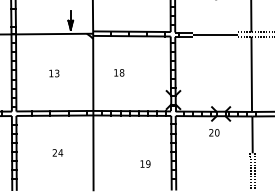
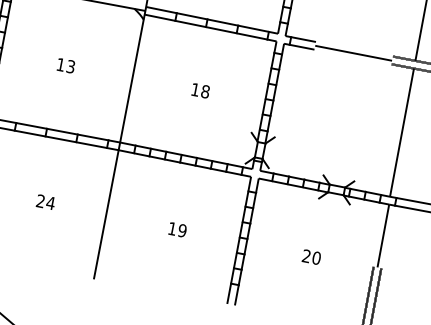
text: (119, 72) -> (201, 90), moved
text: (214, 132) -> (312, 256), moved
text: (145, 163) -> (177, 228), moved

